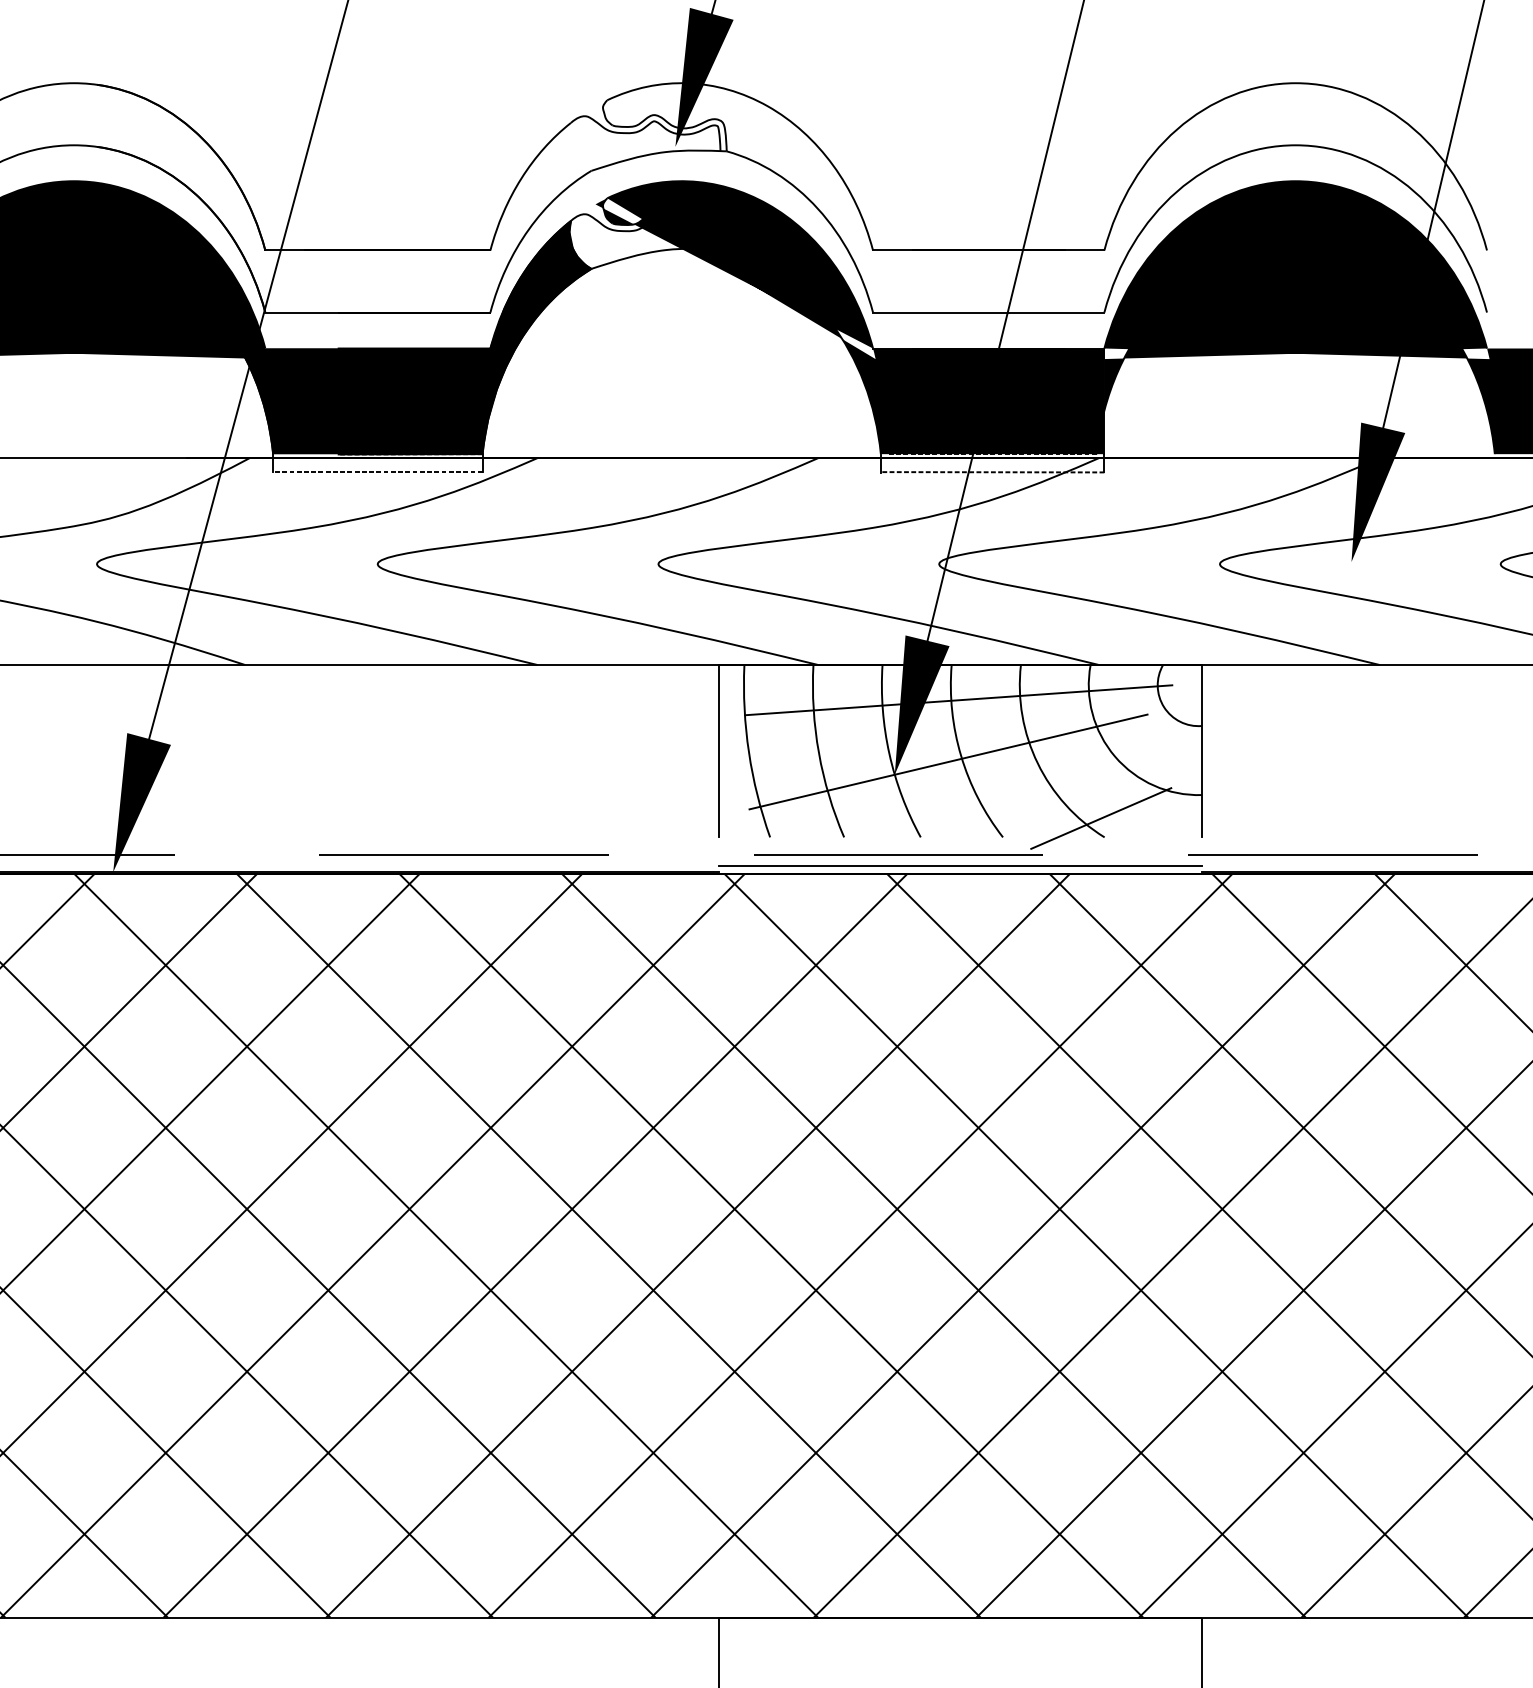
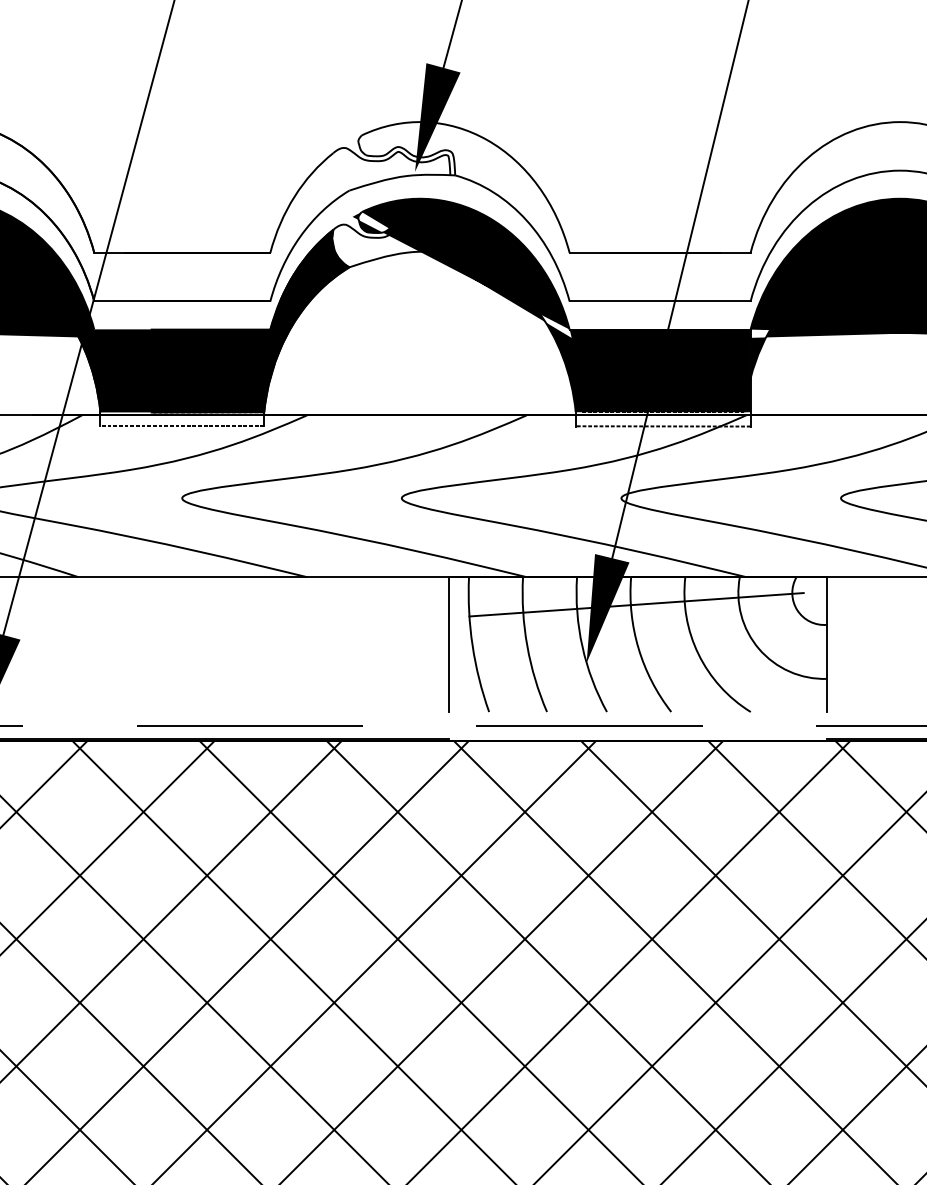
line: (948, 761) -> (628, 652), removed
line: (1101, 818) -> (748, 697), removed
line: (960, 866) -> (638, 734), removed

